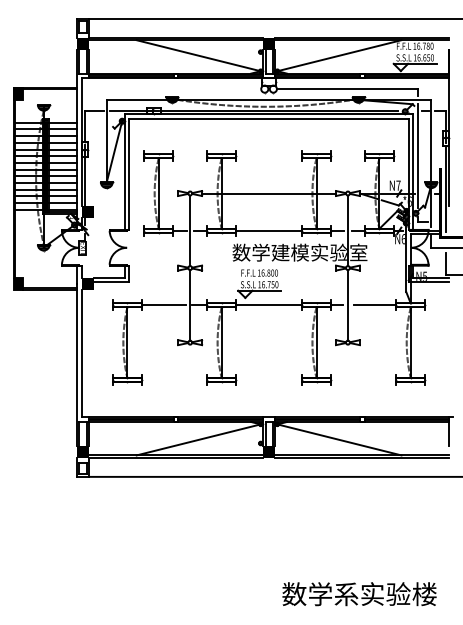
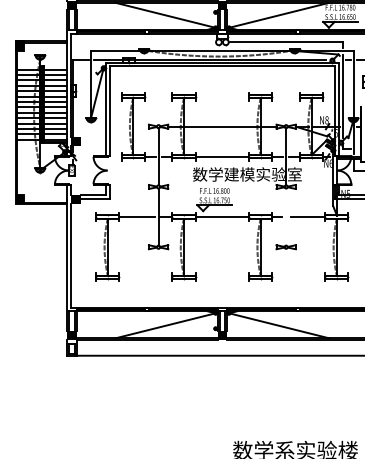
text: (398, 185) -> (326, 120), N7 -> N8
line: (347, 305) -> (285, 217), removed

